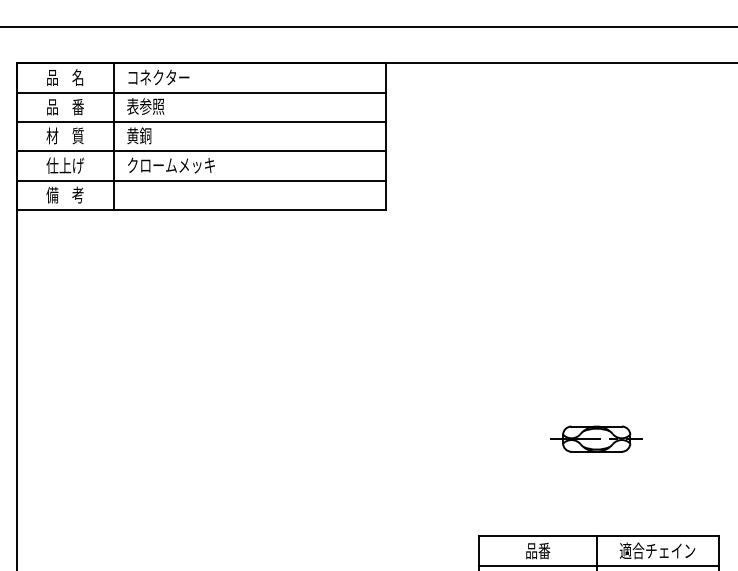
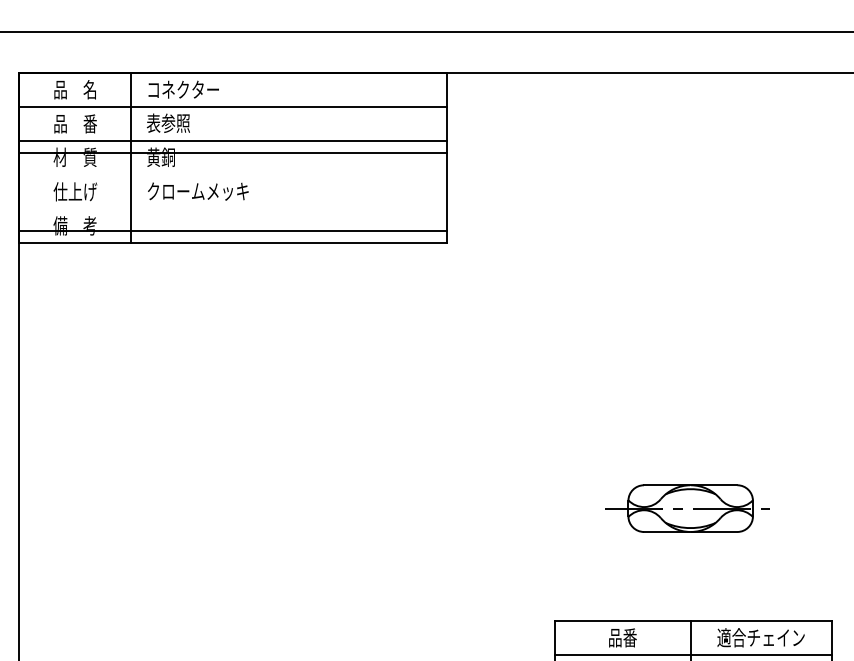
line: (201, 151) -> (233, 153), moved
line: (201, 180) -> (233, 231), moved
part: (596, 438) -> (690, 507), size x1.6

